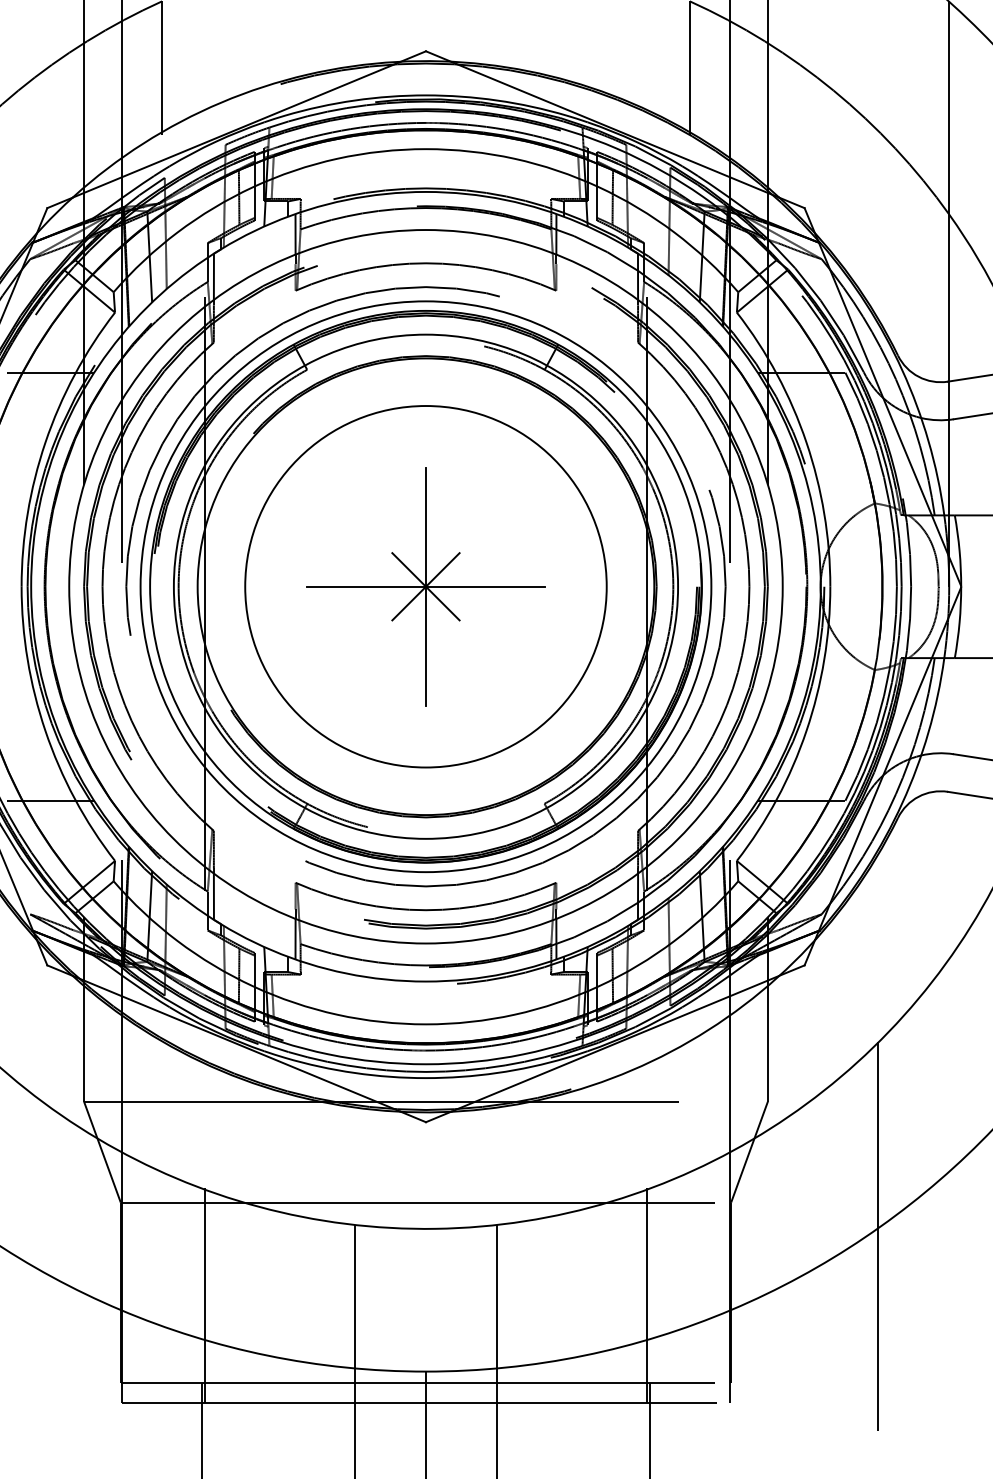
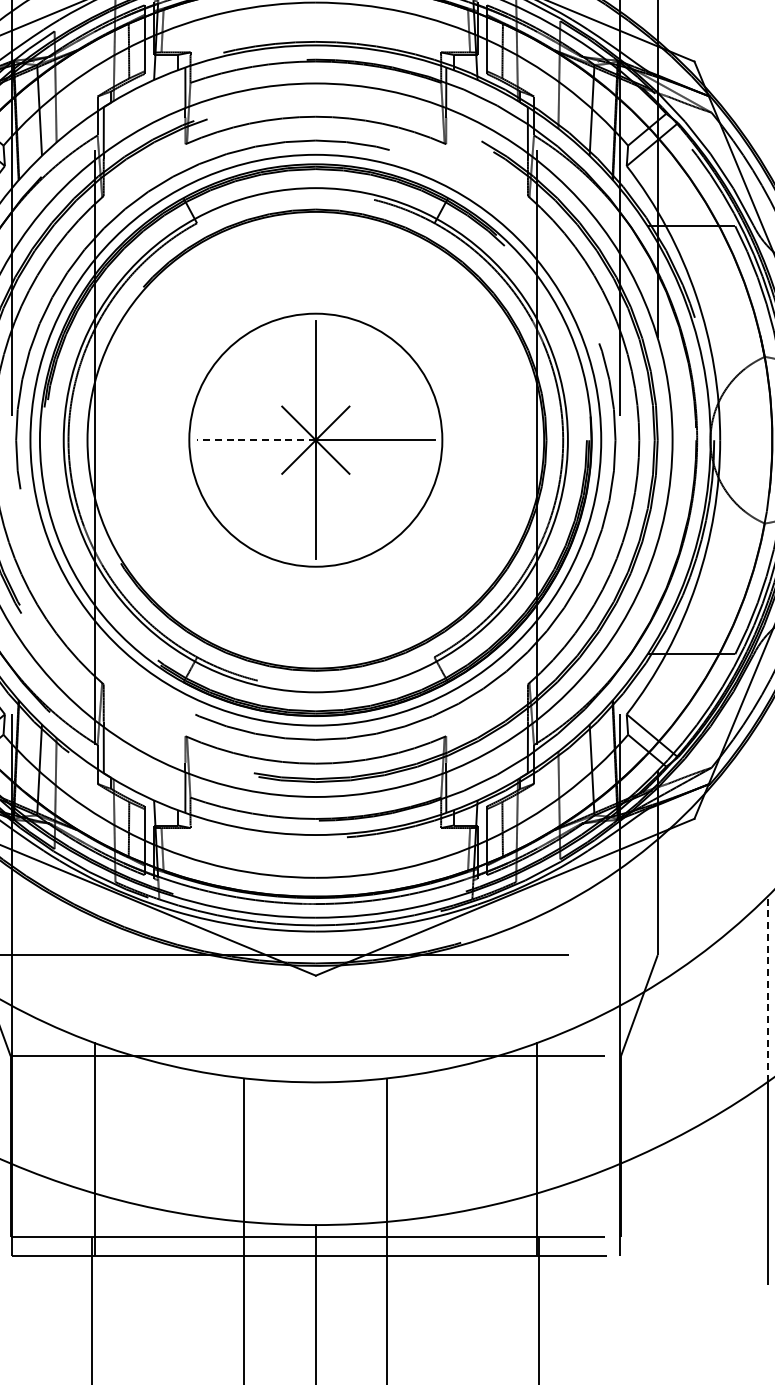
line: (366, 586) -> (256, 439), solid -> dashed
circle: (425, 586) -> (315, 439), size x0.7
line: (877, 1135) -> (767, 988), solid -> dashed

